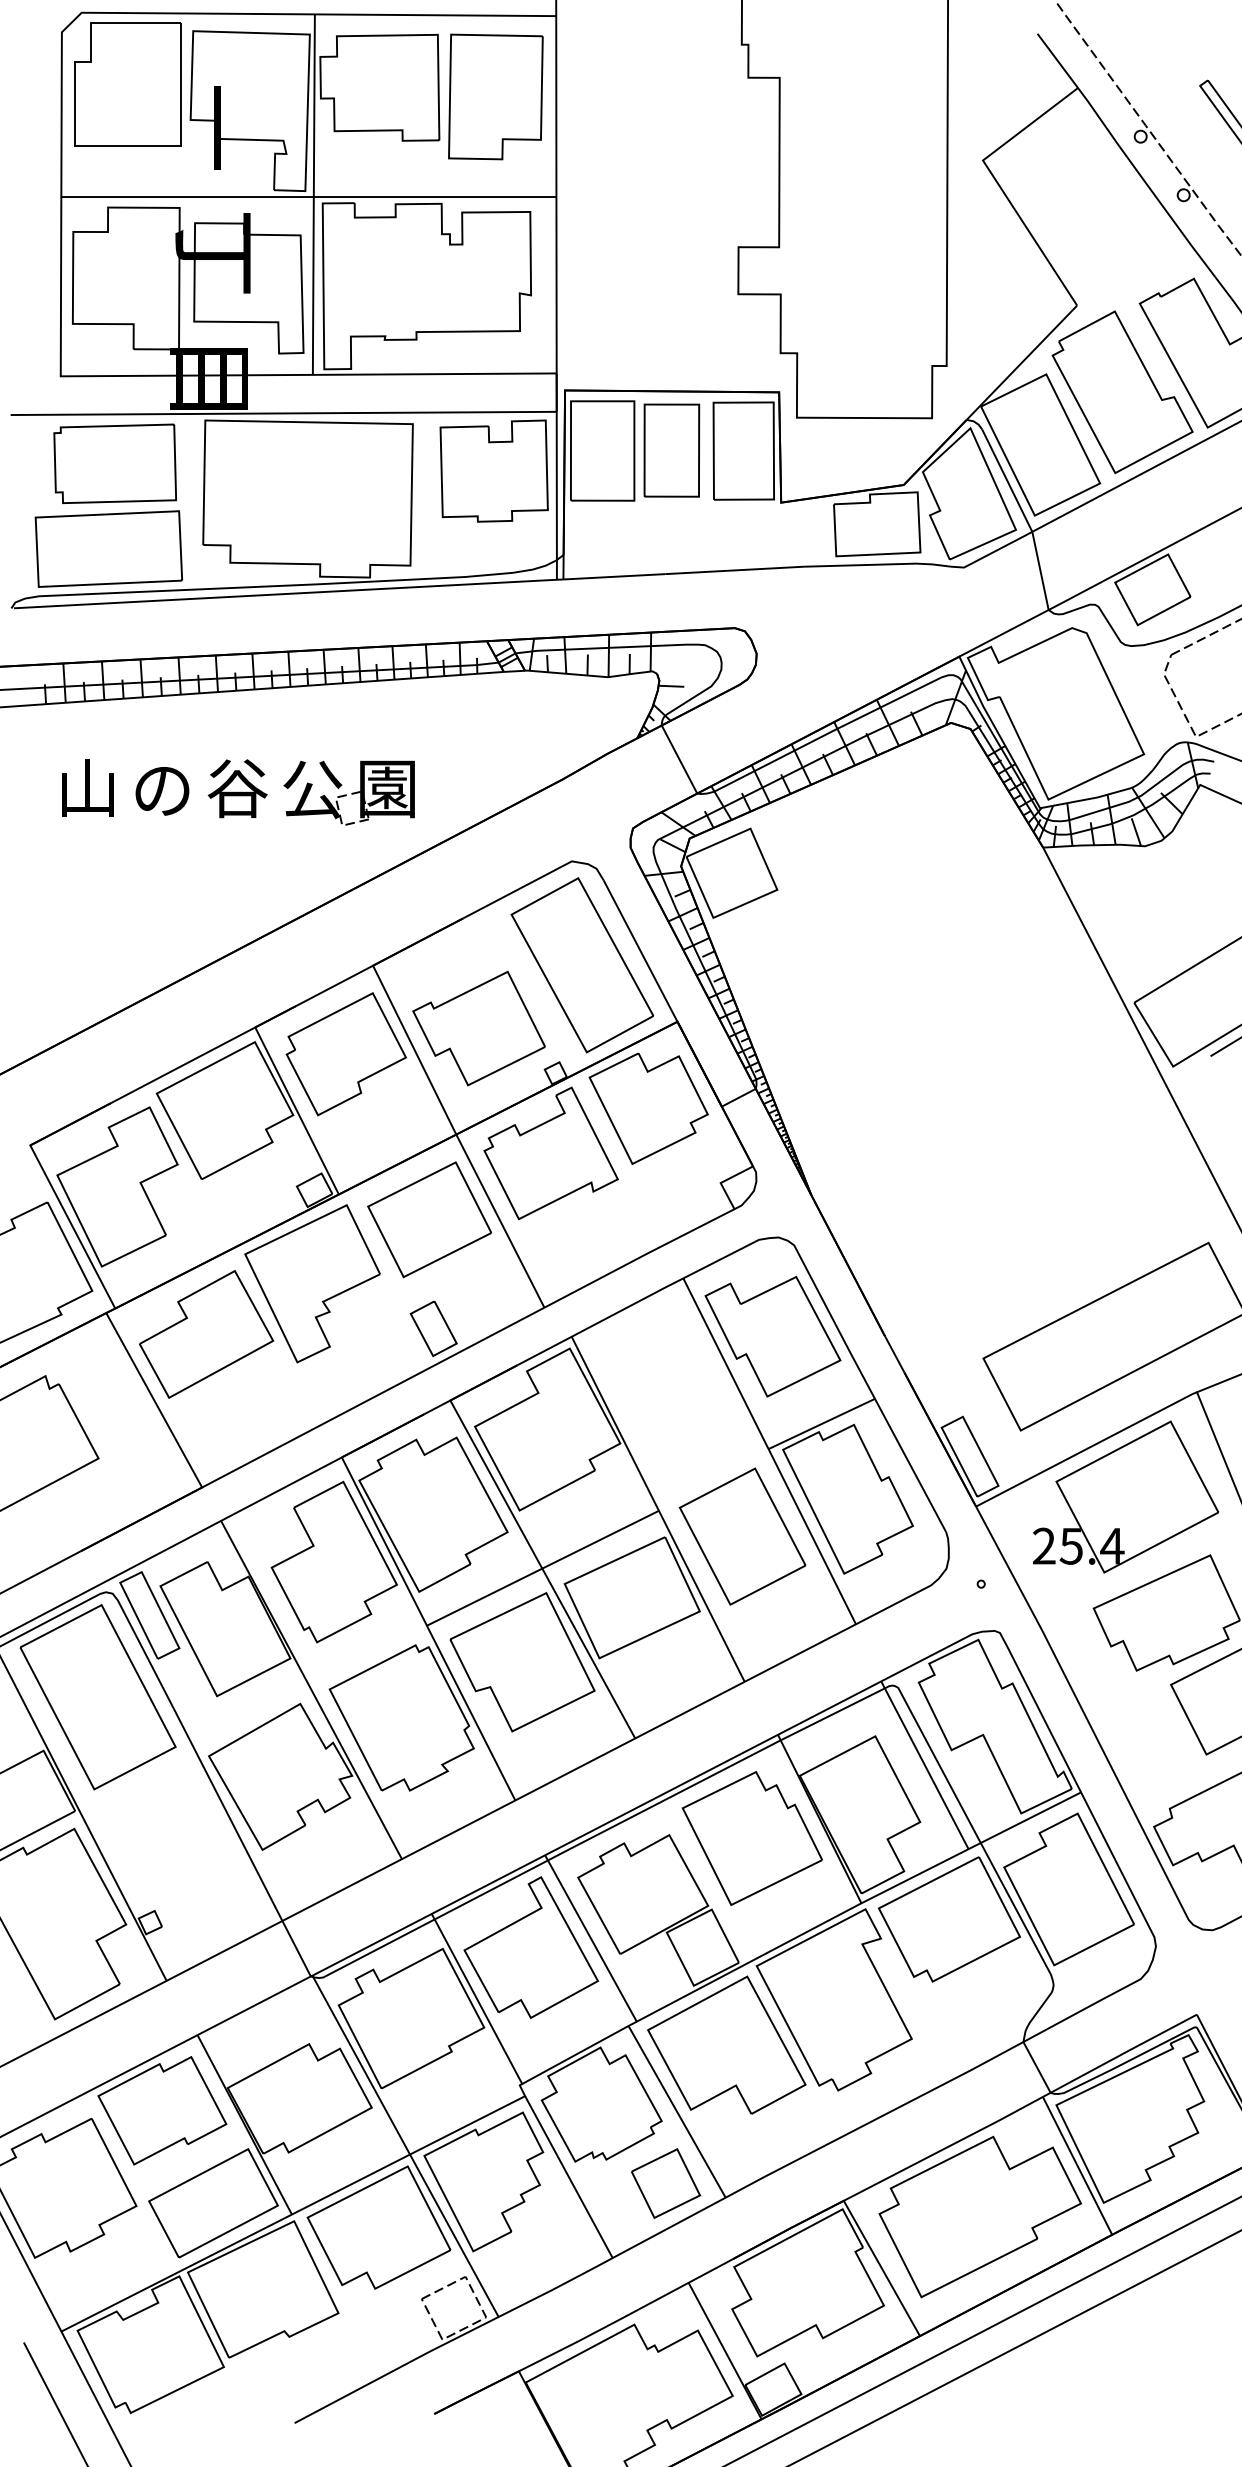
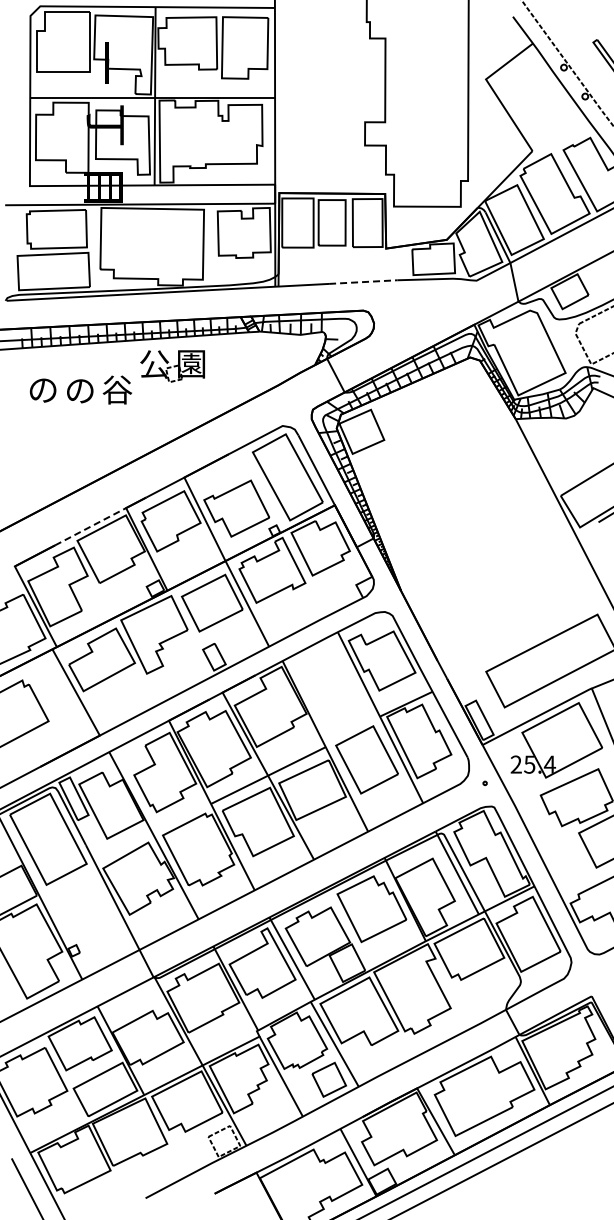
line: (735, 571) -> (363, 282), solid -> dashed
text: (86, 787) -> (42, 389), 山 -> の
part: (349, 793) -> (172, 366), moved
line: (185, 1064) -> (91, 526), solid -> dashed

